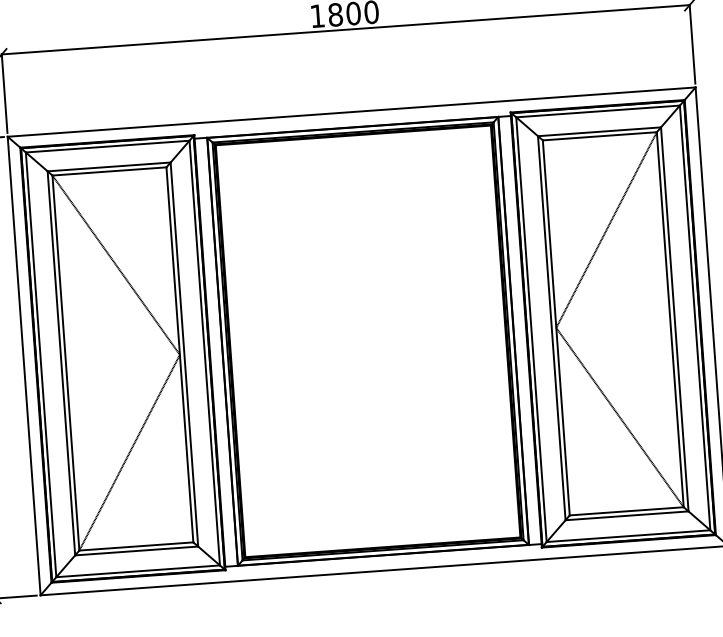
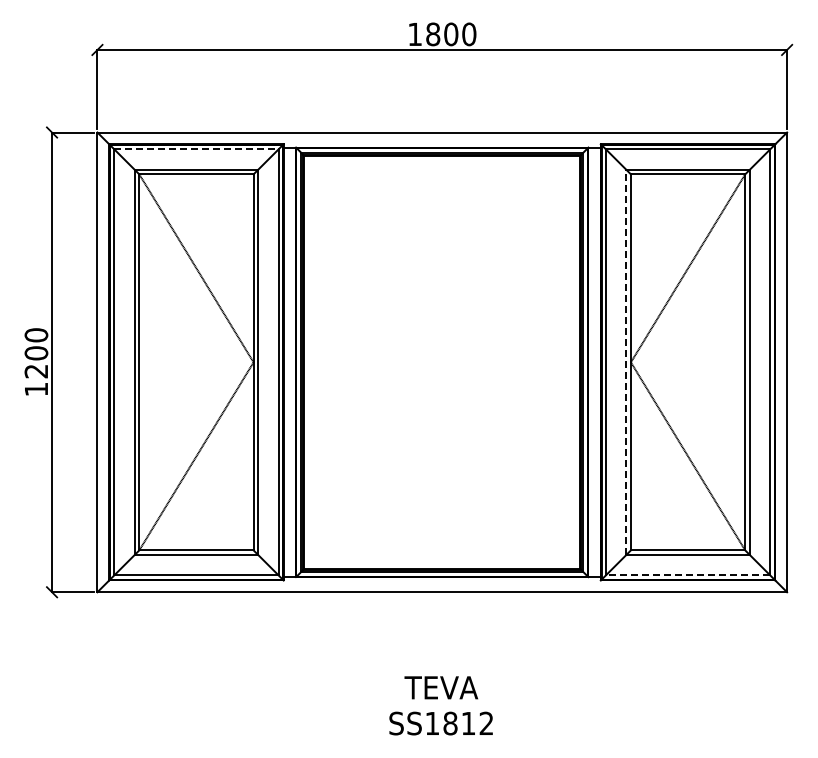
line: (107, 146) -> (196, 149), solid -> dashed
line: (551, 328) -> (626, 362), solid -> dashed
line: (627, 536) -> (687, 575), solid -> dashed

